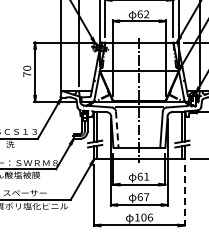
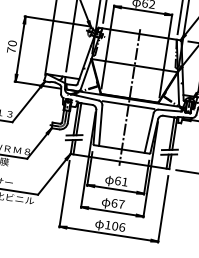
line: (117, 130) -> (100, 126), dashed -> solid
line: (184, 196) -> (163, 209), dashed -> solid

